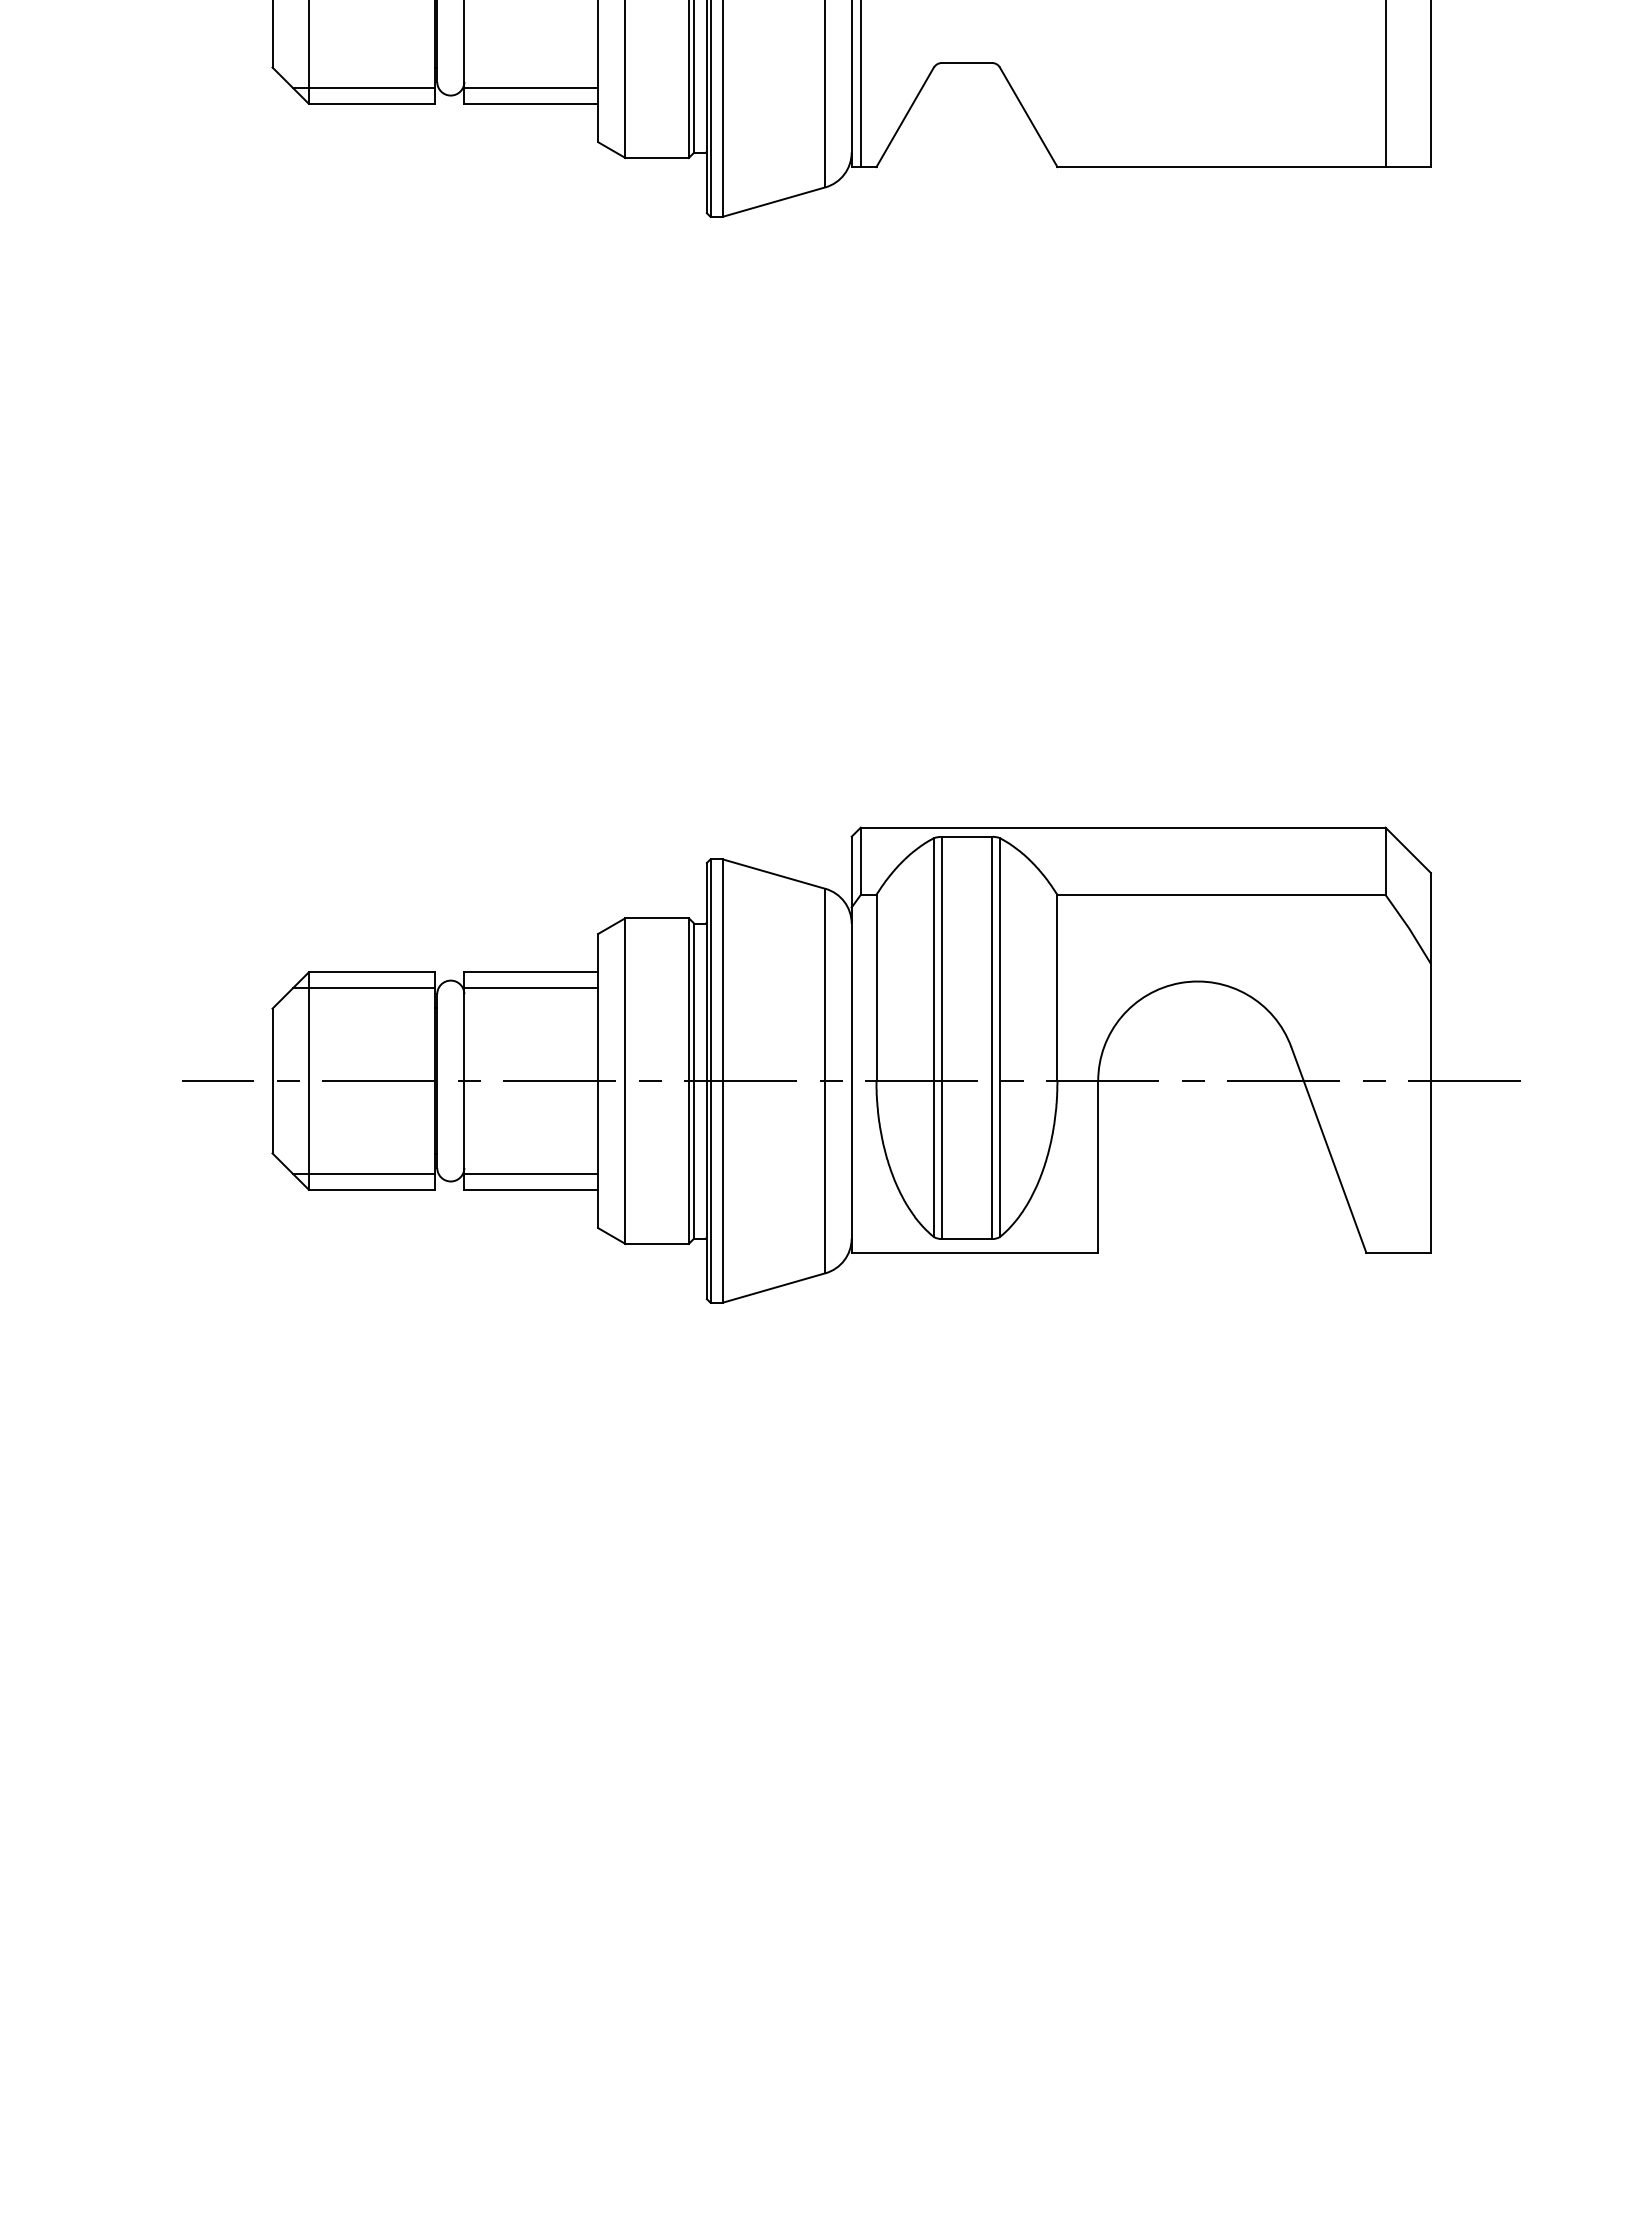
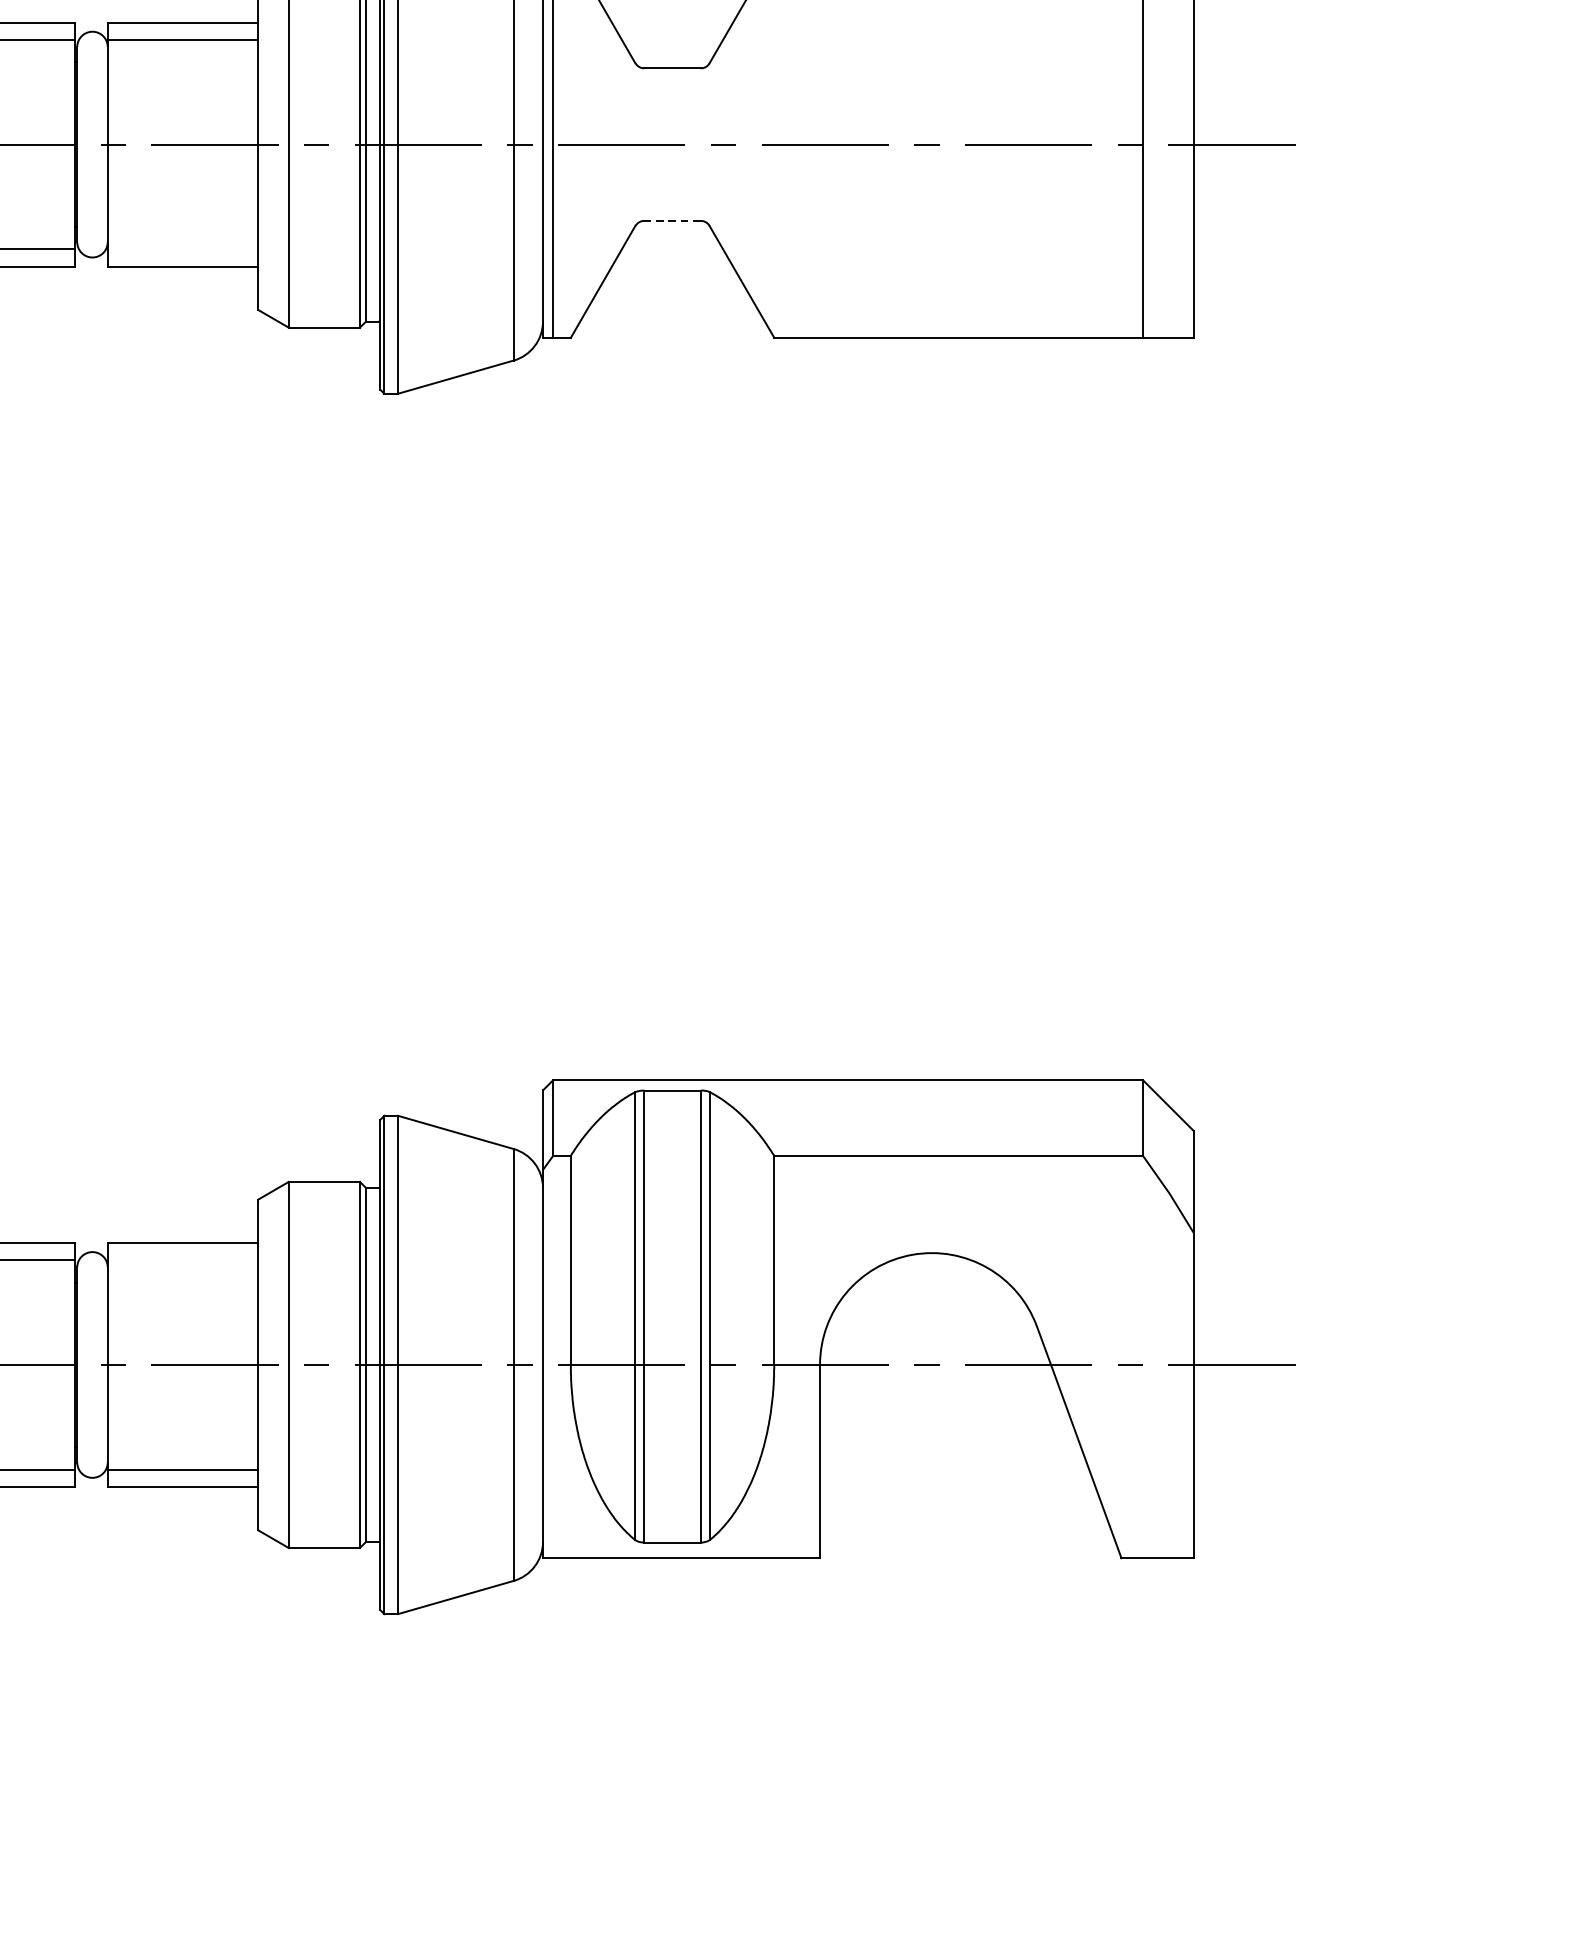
line: (966, 63) -> (672, 221), solid -> dashed
line: (531, 88) -> (183, 249), removed
line: (531, 987) -> (183, 1259), removed

